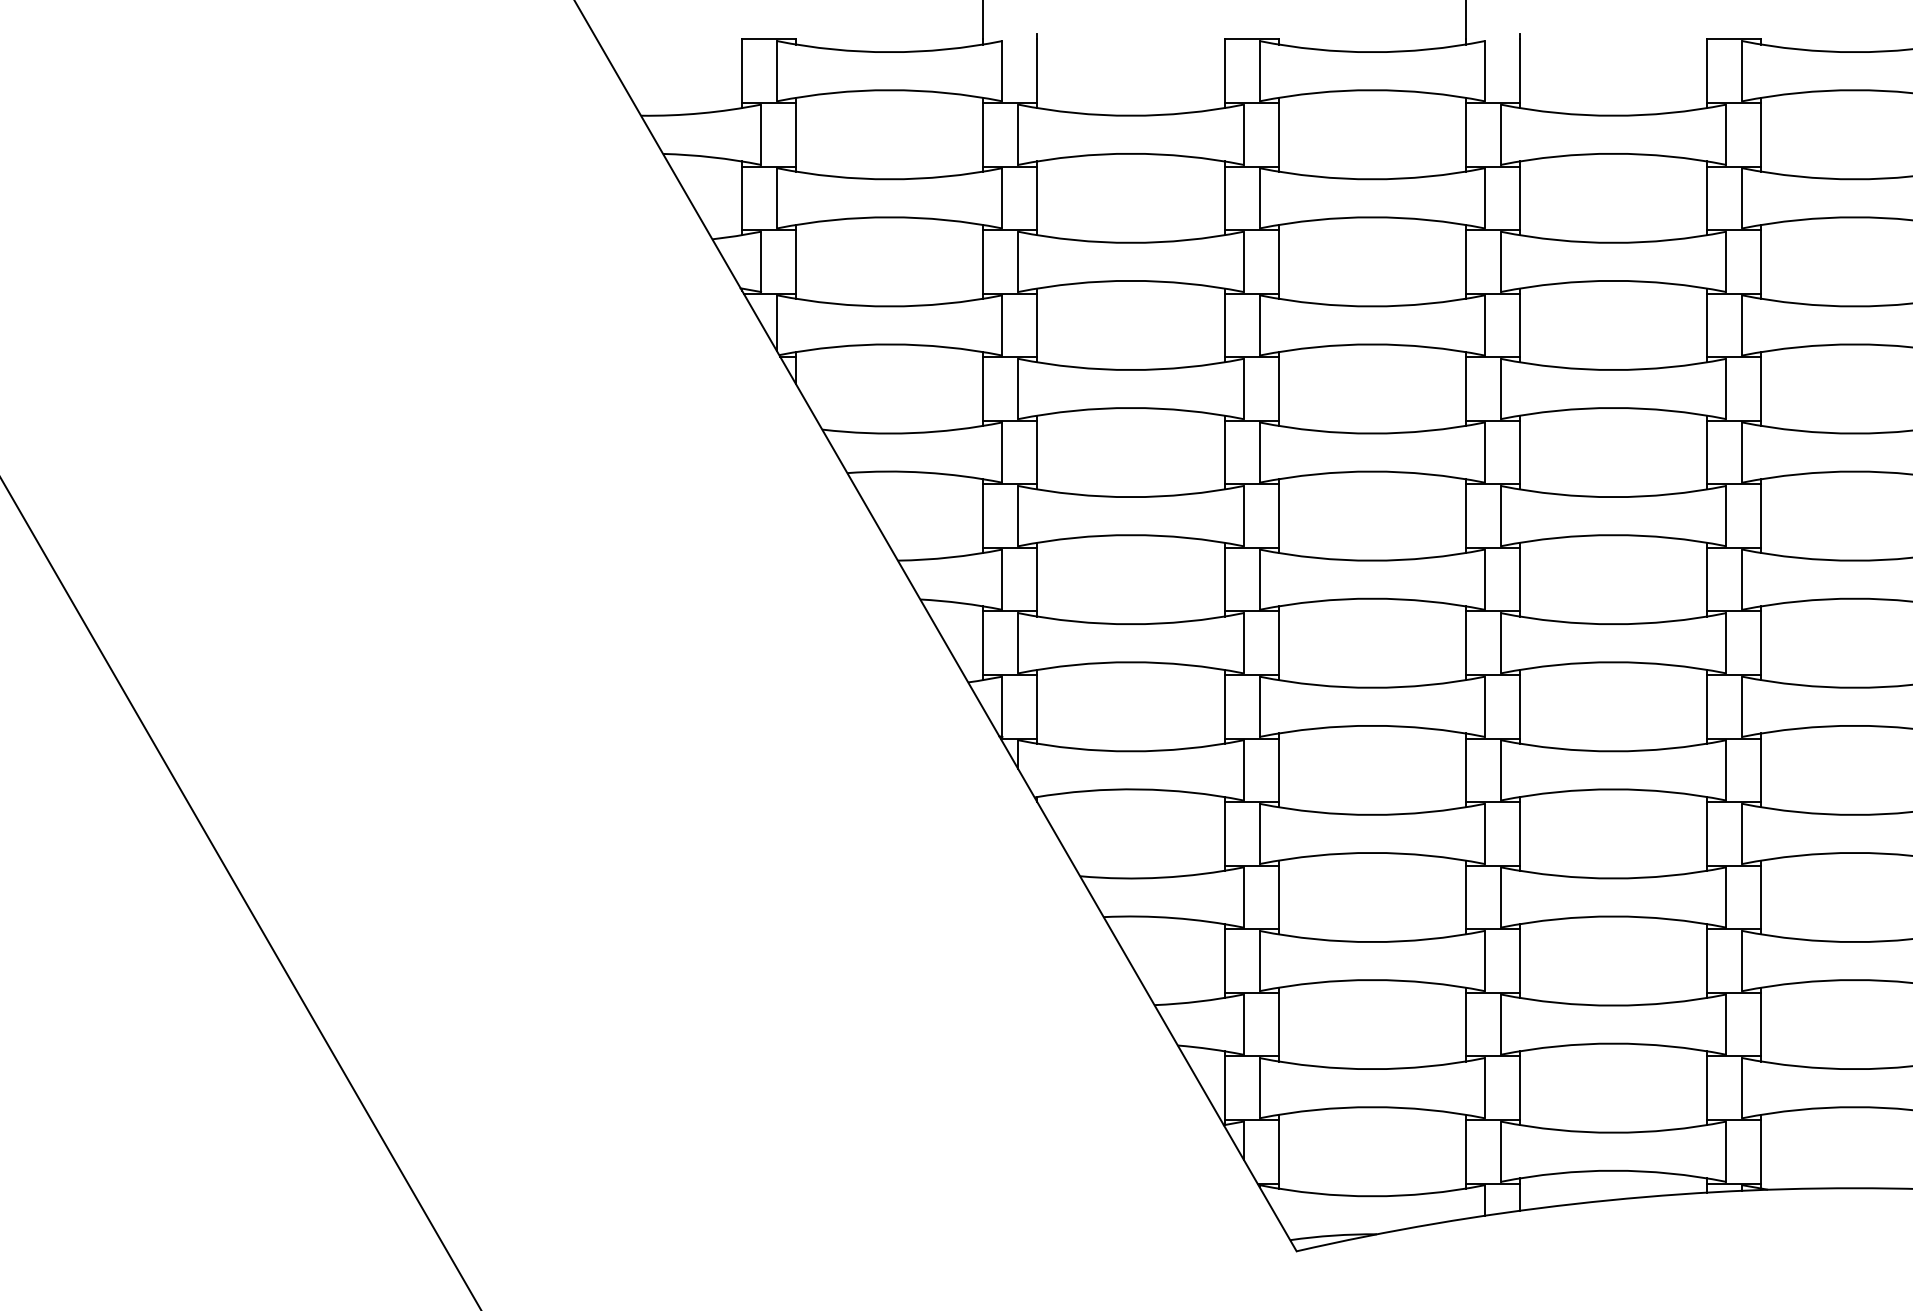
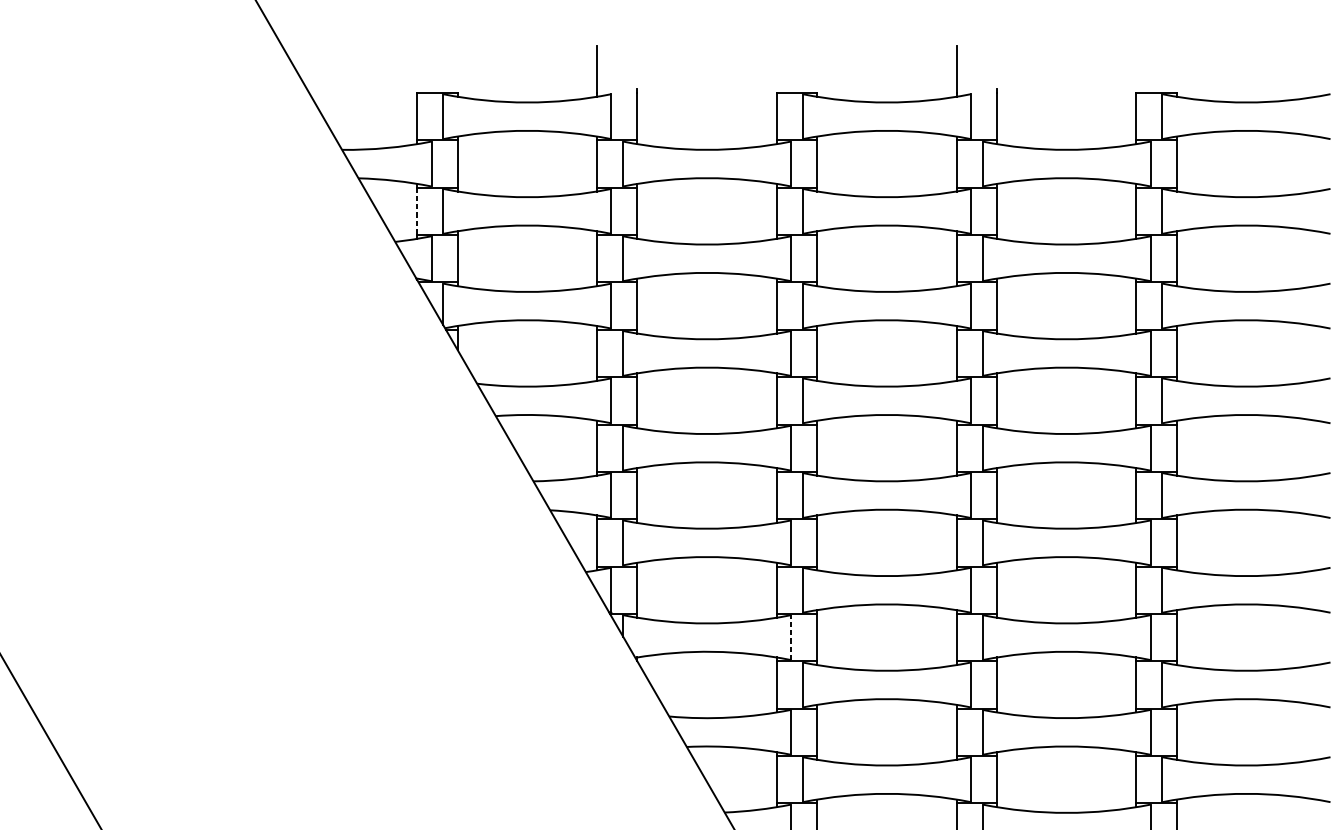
line: (741, 198) -> (416, 211), solid -> dashed
line: (1243, 769) -> (790, 636), solid -> dashed

